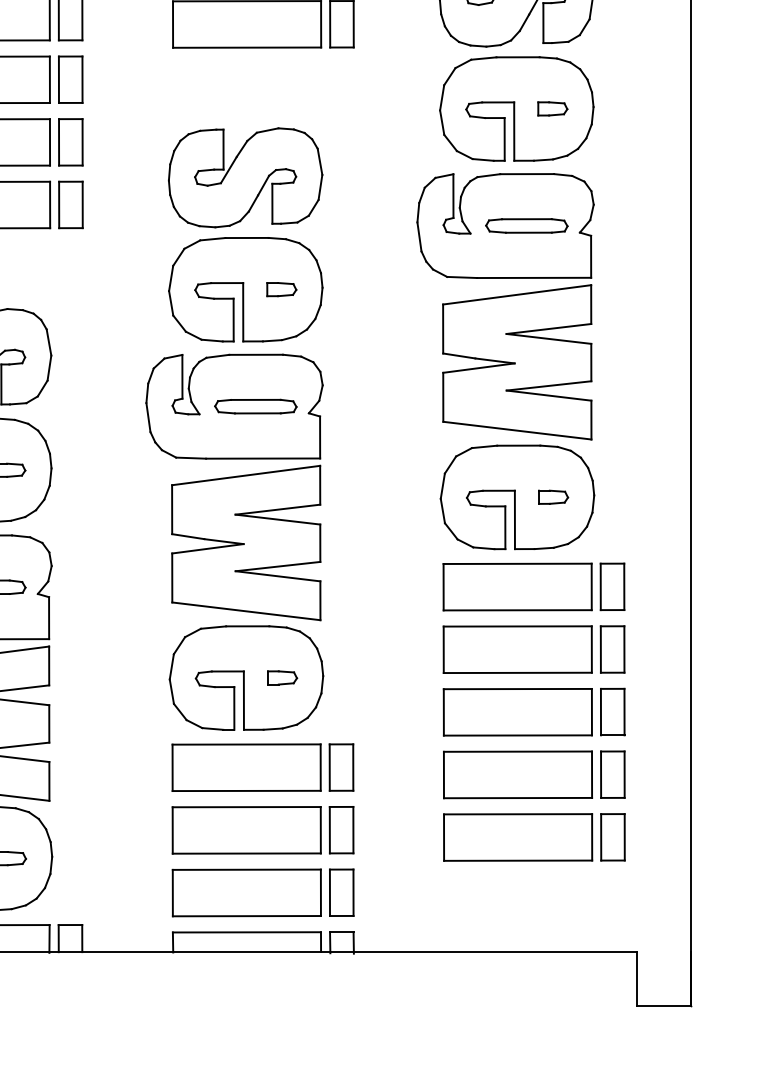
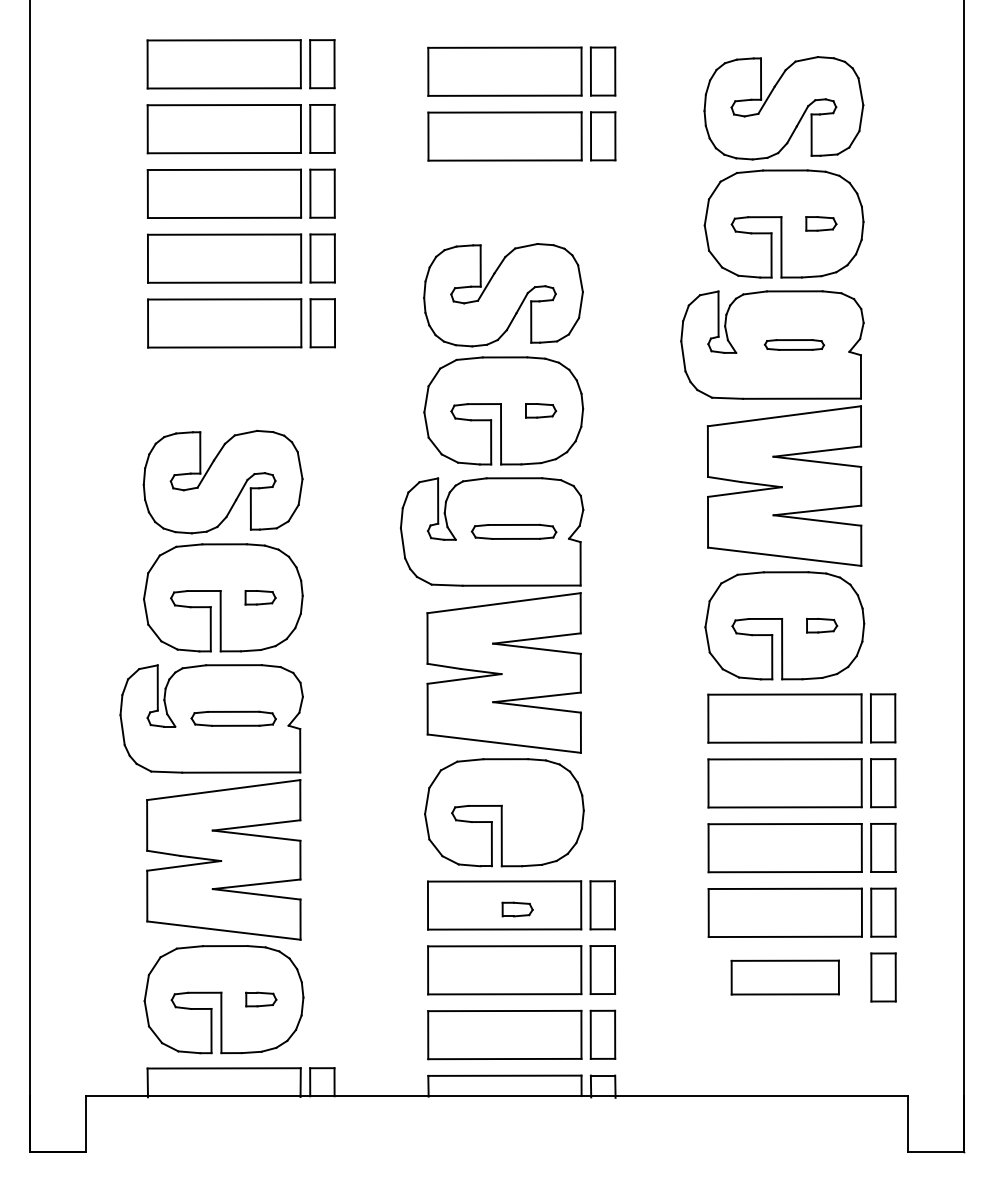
part: (526, 225) -> (794, 344), size x0.7
part: (282, 677) -> (517, 909), moved
part: (517, 837) -> (784, 977), size x0.7

